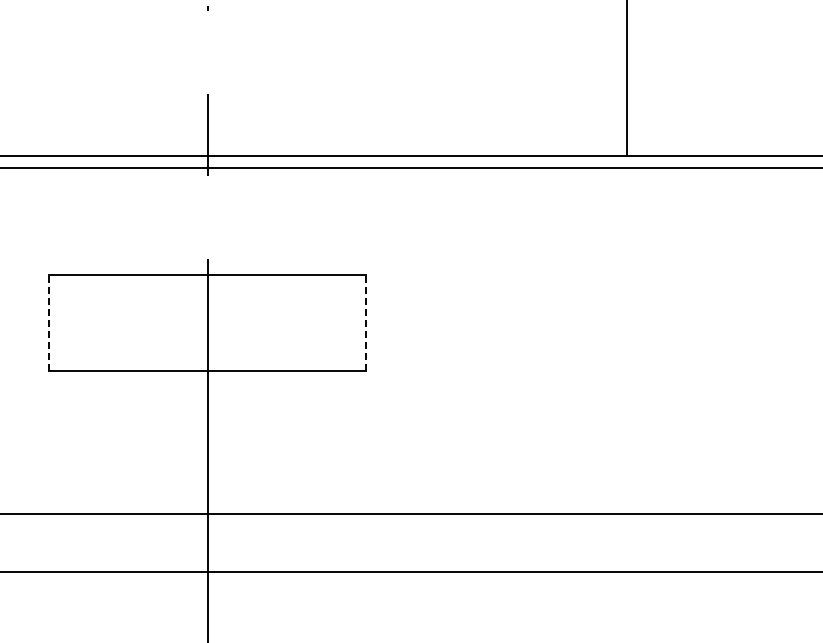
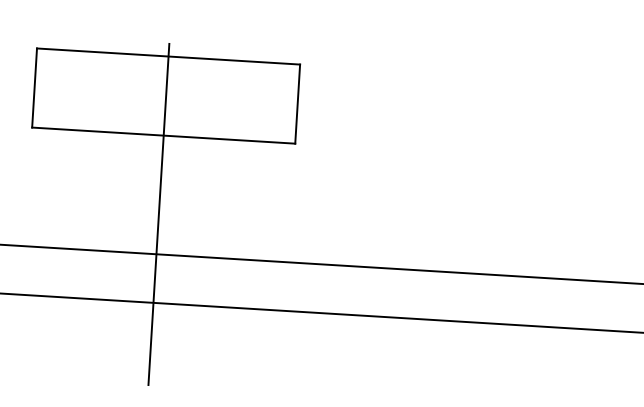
line: (49, 322) -> (35, 87), dashed -> solid
line: (366, 322) -> (298, 103), dashed -> solid

